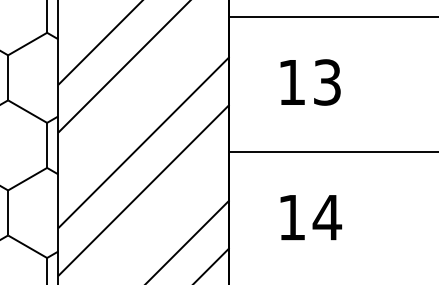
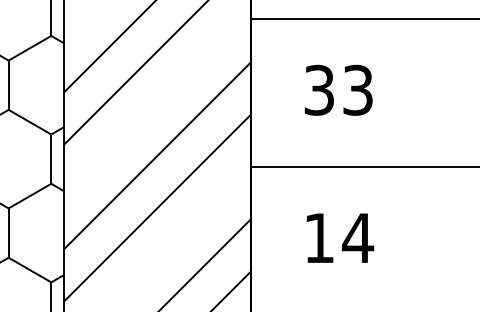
text: (291, 81) -> (318, 89), 13 -> 33

